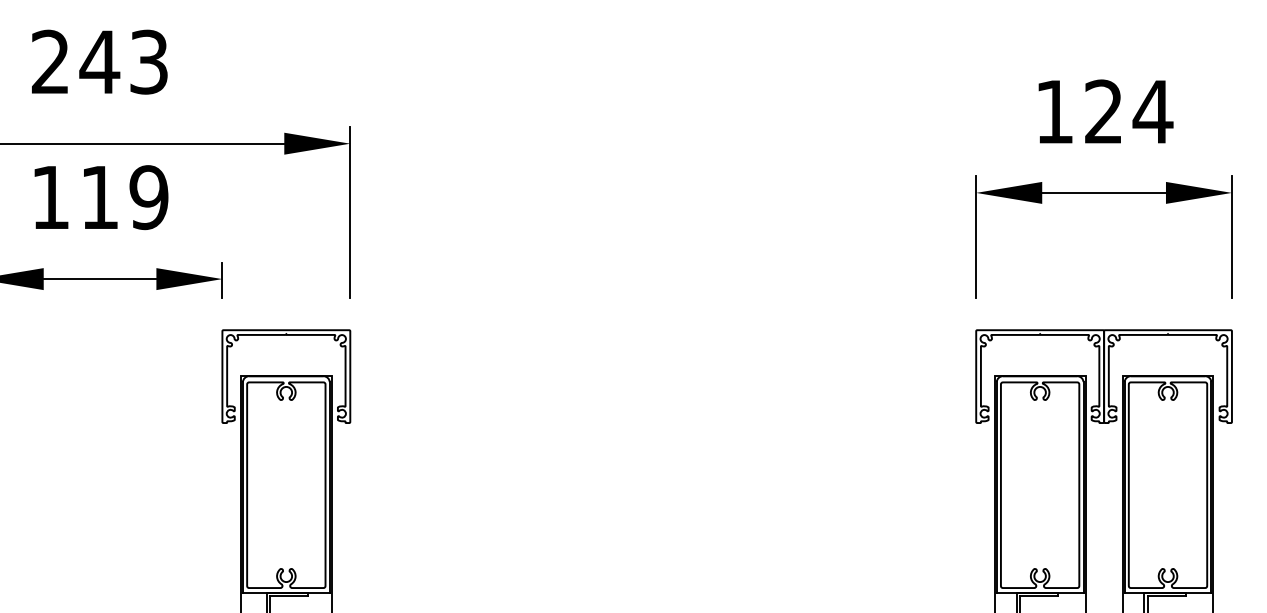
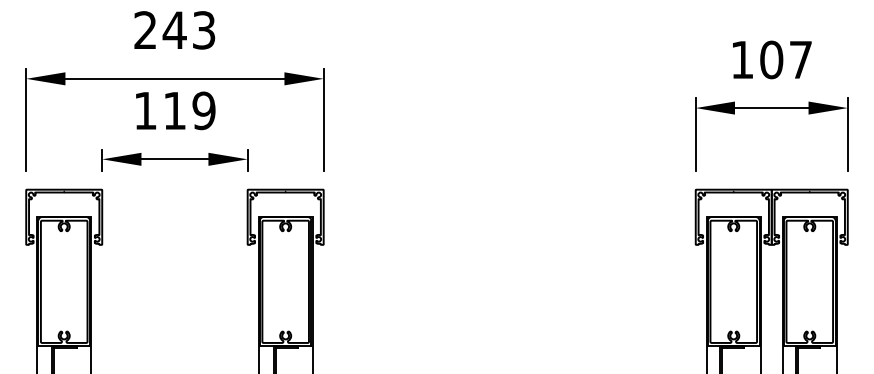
text: (1128, 111) -> (786, 59), 124 -> 107

